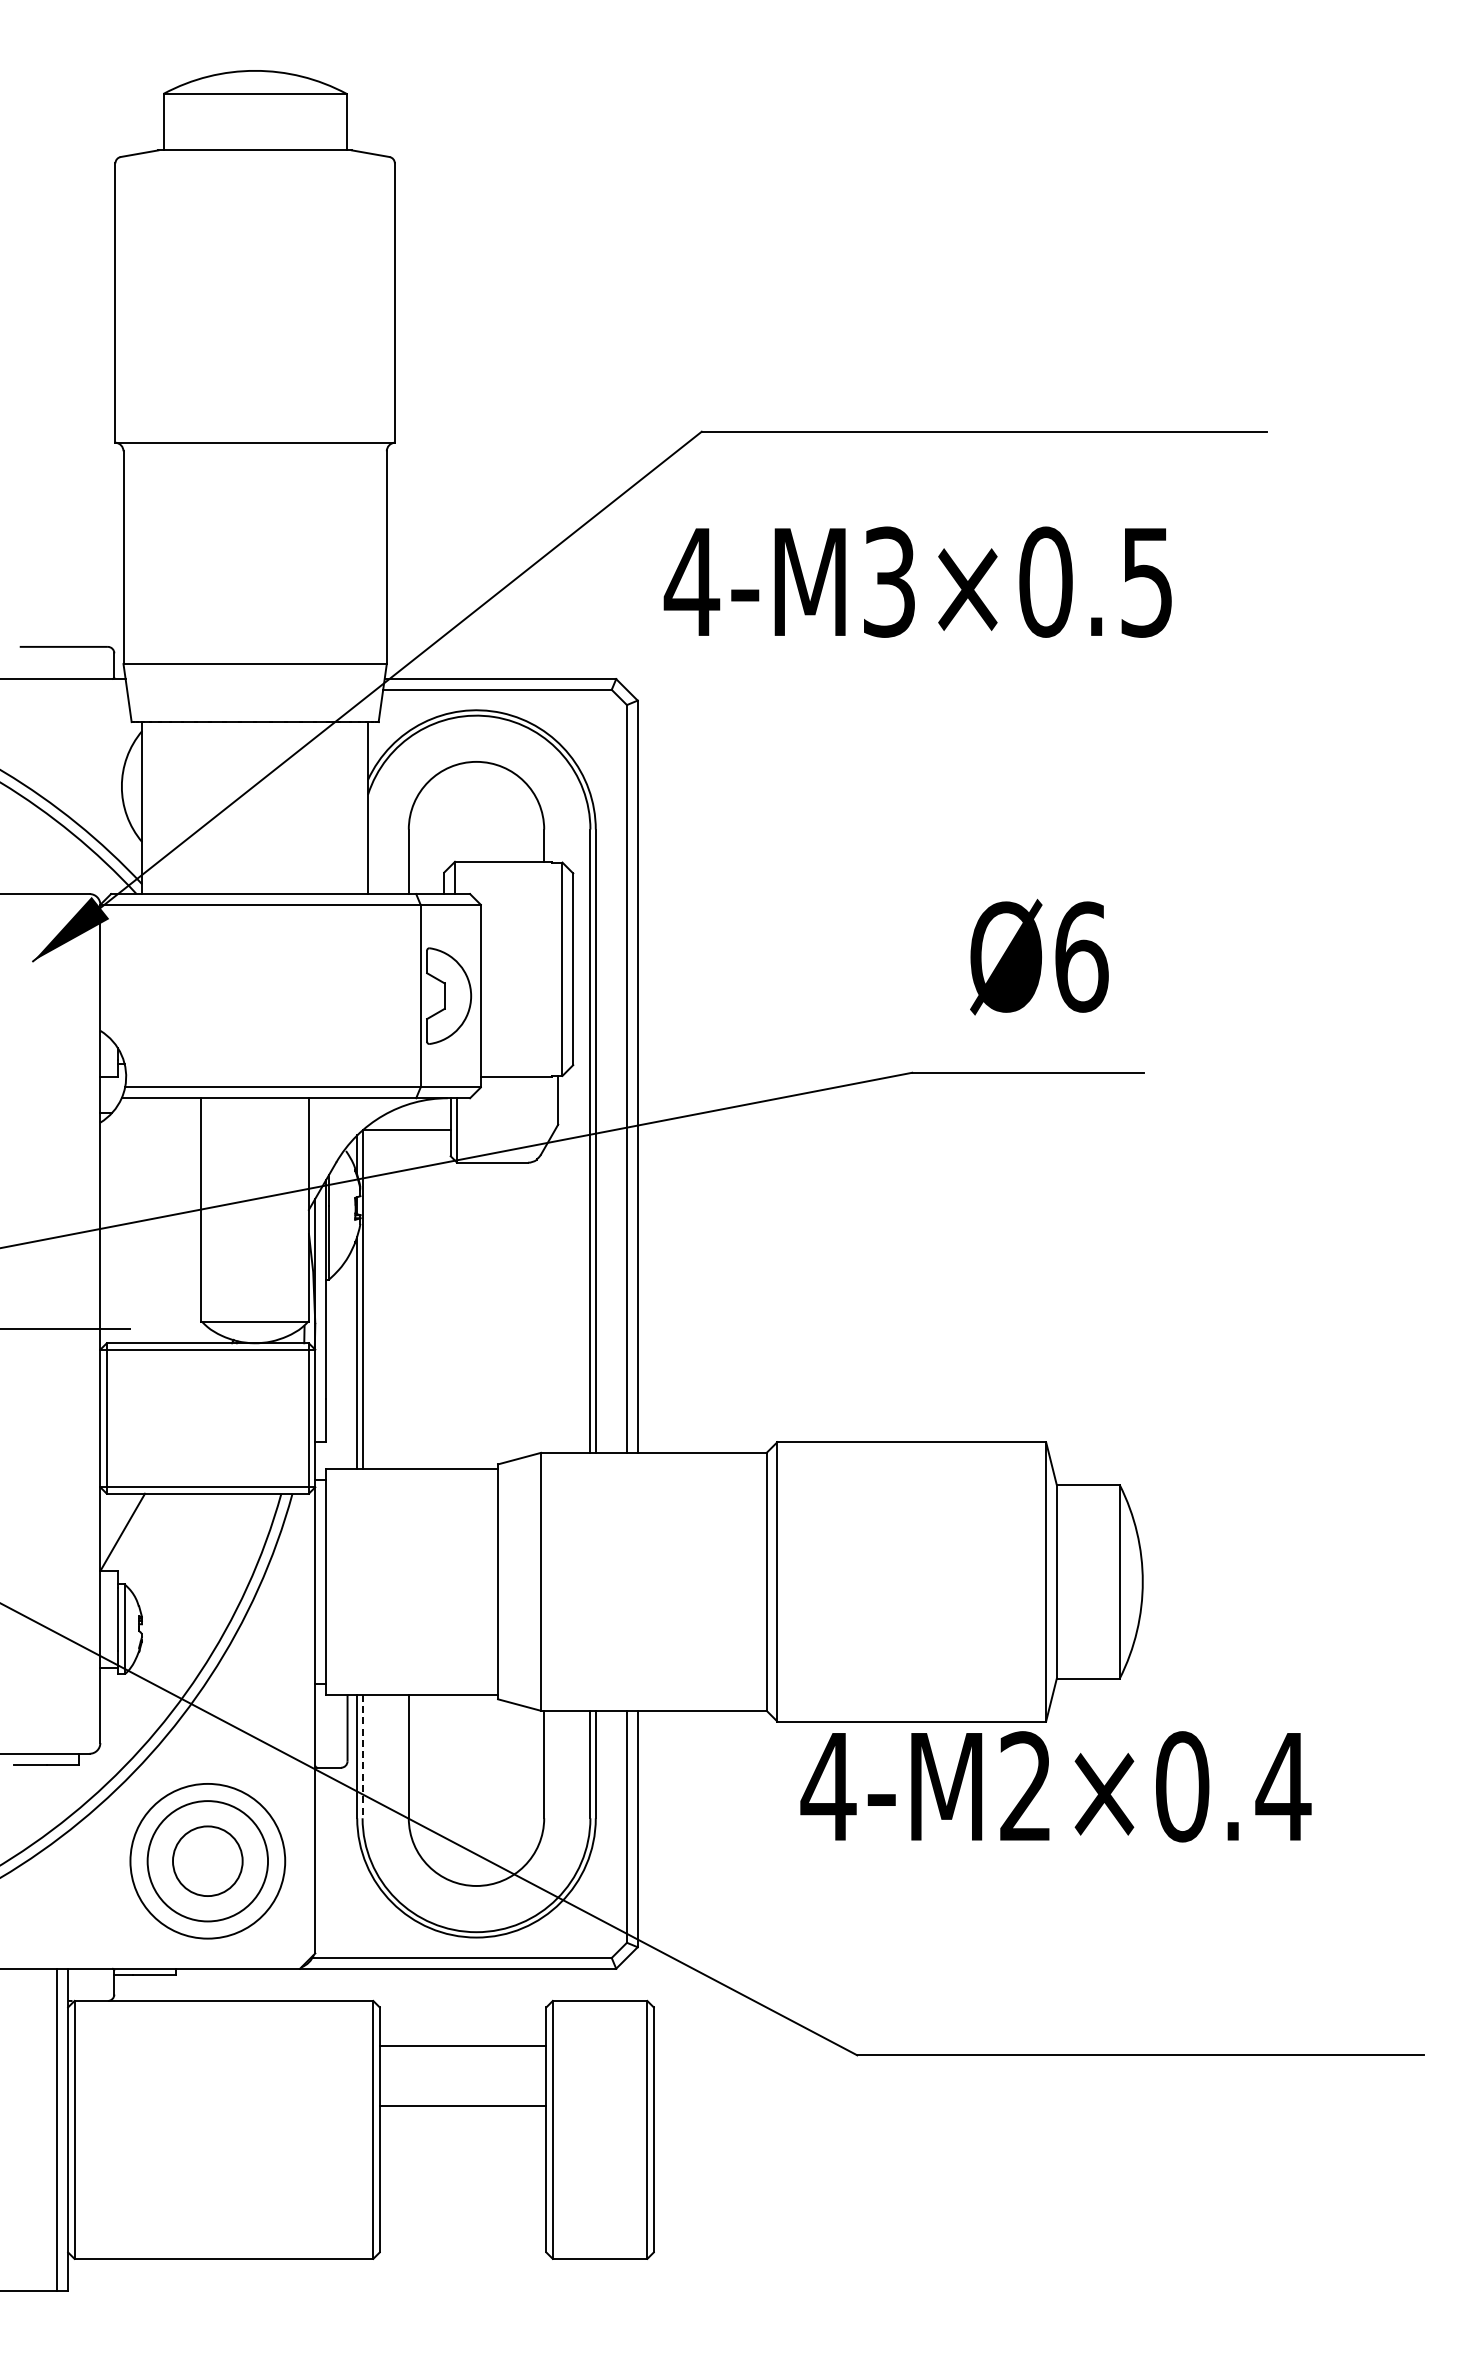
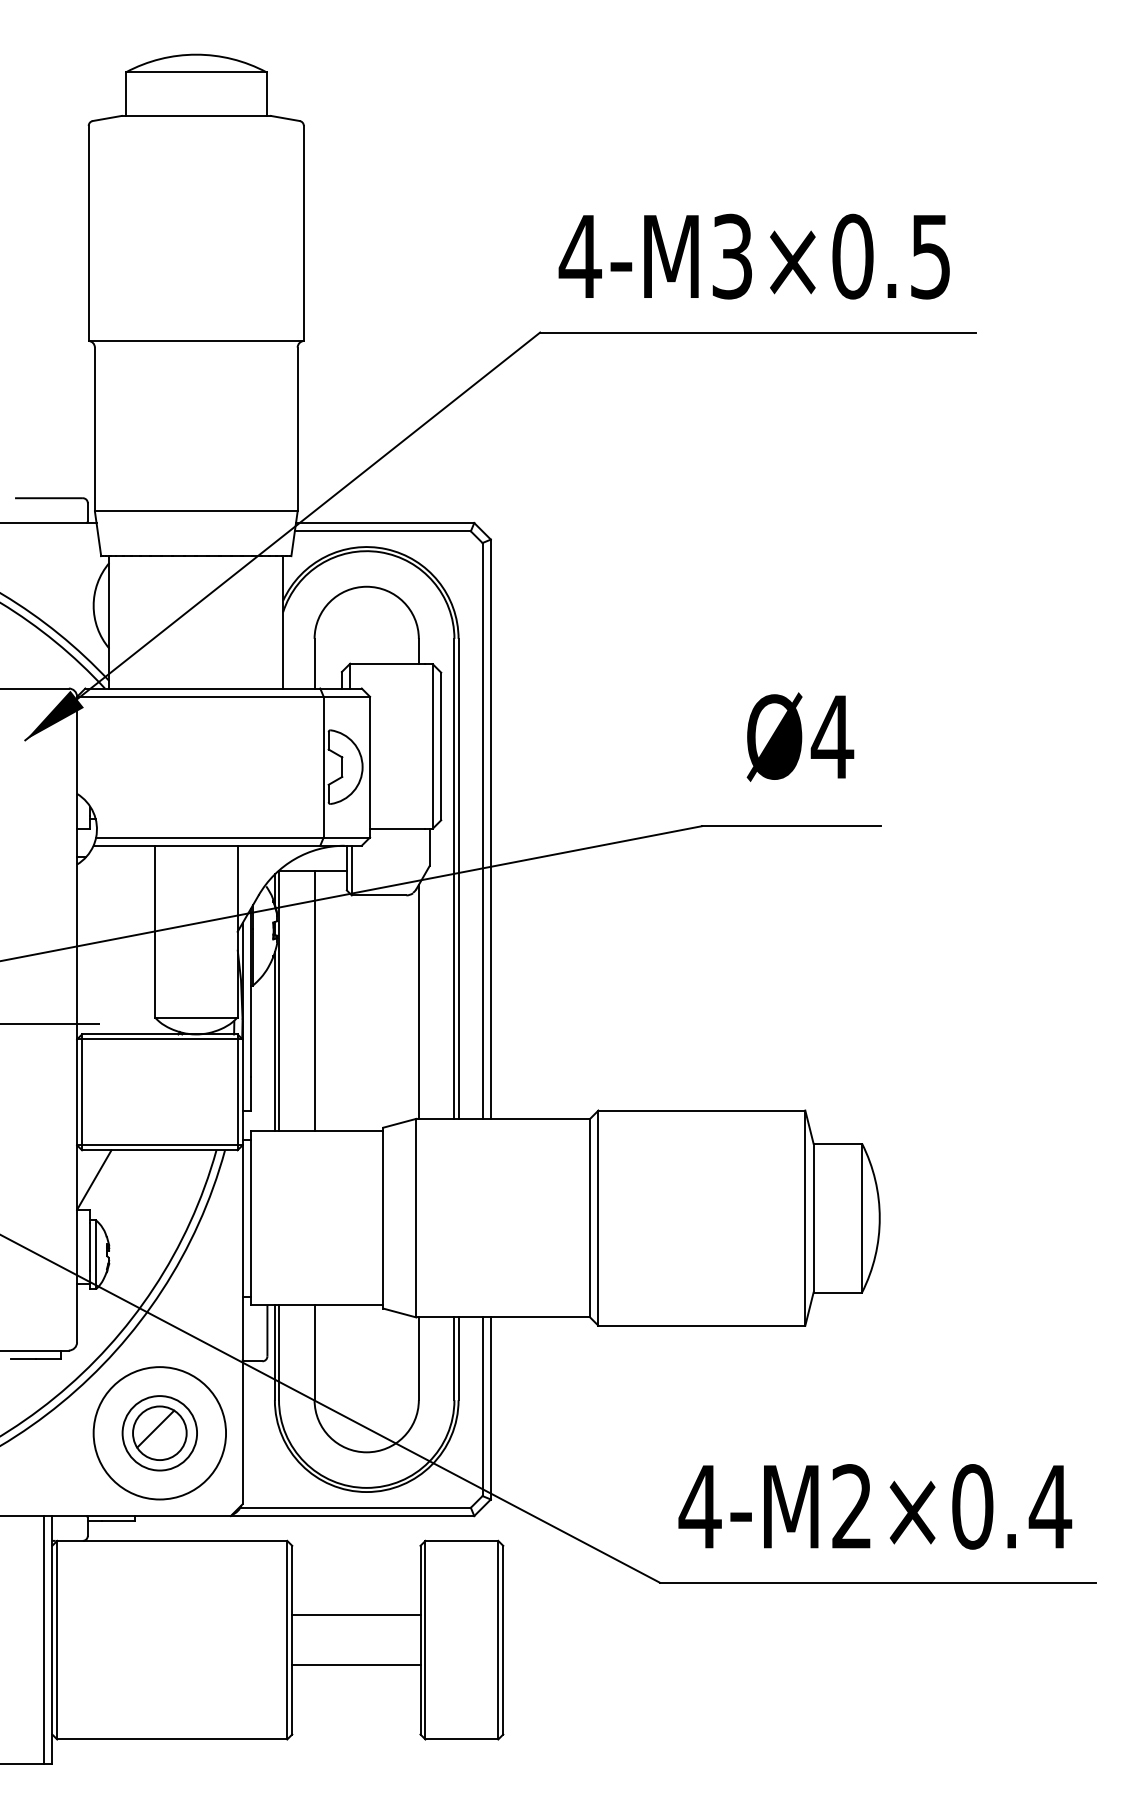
text: (917, 581) -> (754, 256), moved
text: (1081, 956) -> (832, 736), Ø6 -> Ø4
line: (408, 1299) -> (314, 1000), added
line: (544, 1300) -> (419, 1001), added
line: (362, 1756) -> (278, 1352), dashed -> solid
text: (1055, 1786) -> (874, 1506), moved
line: (202, 1855) -> (155, 1428), added
circle: (207, 1860) -> (159, 1432), size x0.62
circle: (207, 1861) -> (159, 1433), size x1.43
line: (462, 2045) -> (355, 1615), moved
line: (462, 2106) -> (355, 1665), moved

